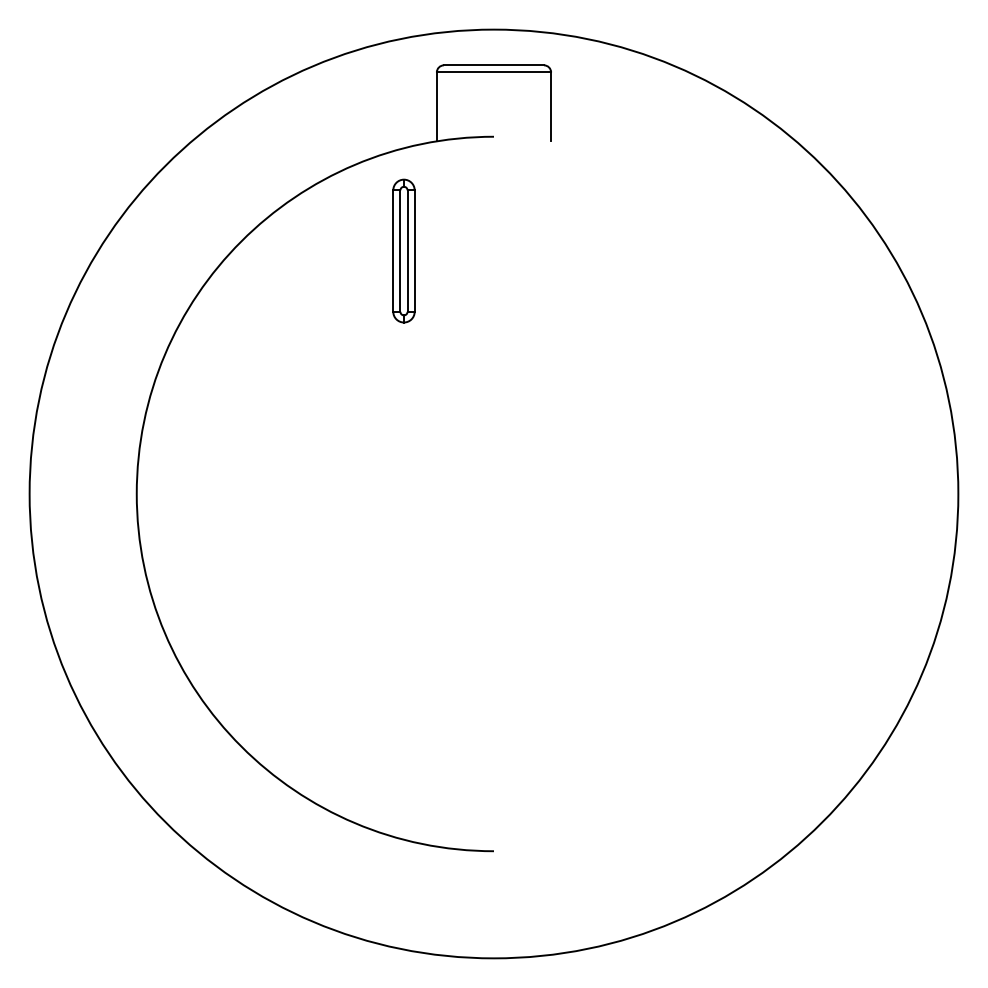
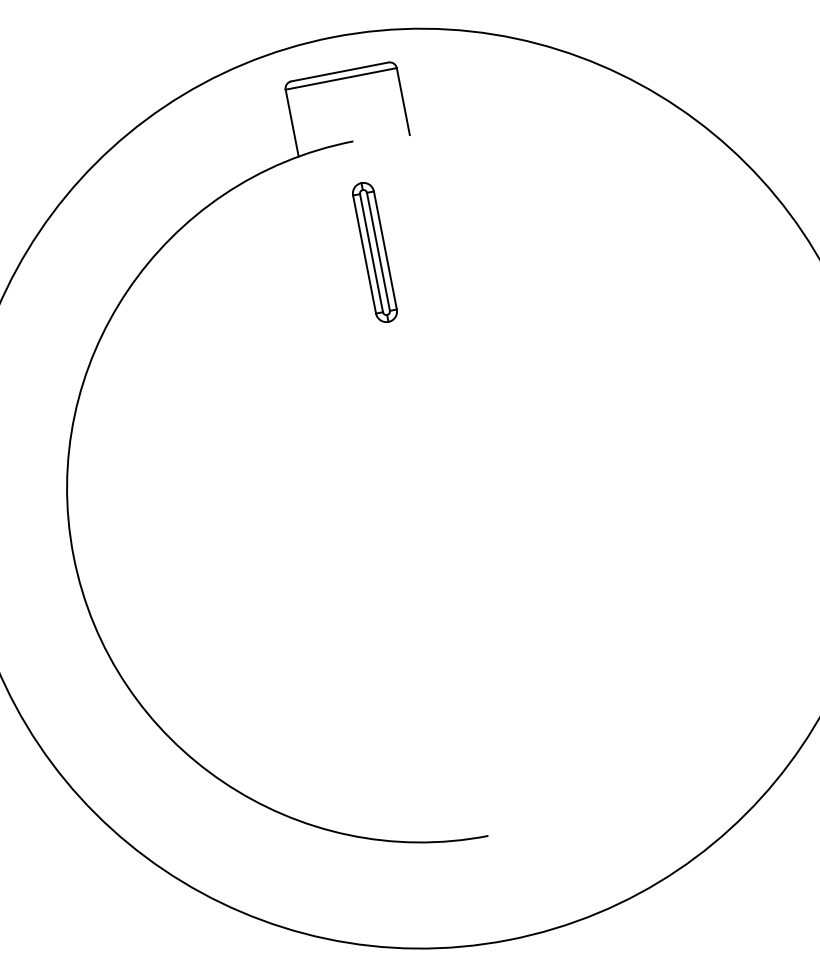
part: (403, 250) -> (374, 252), moved

